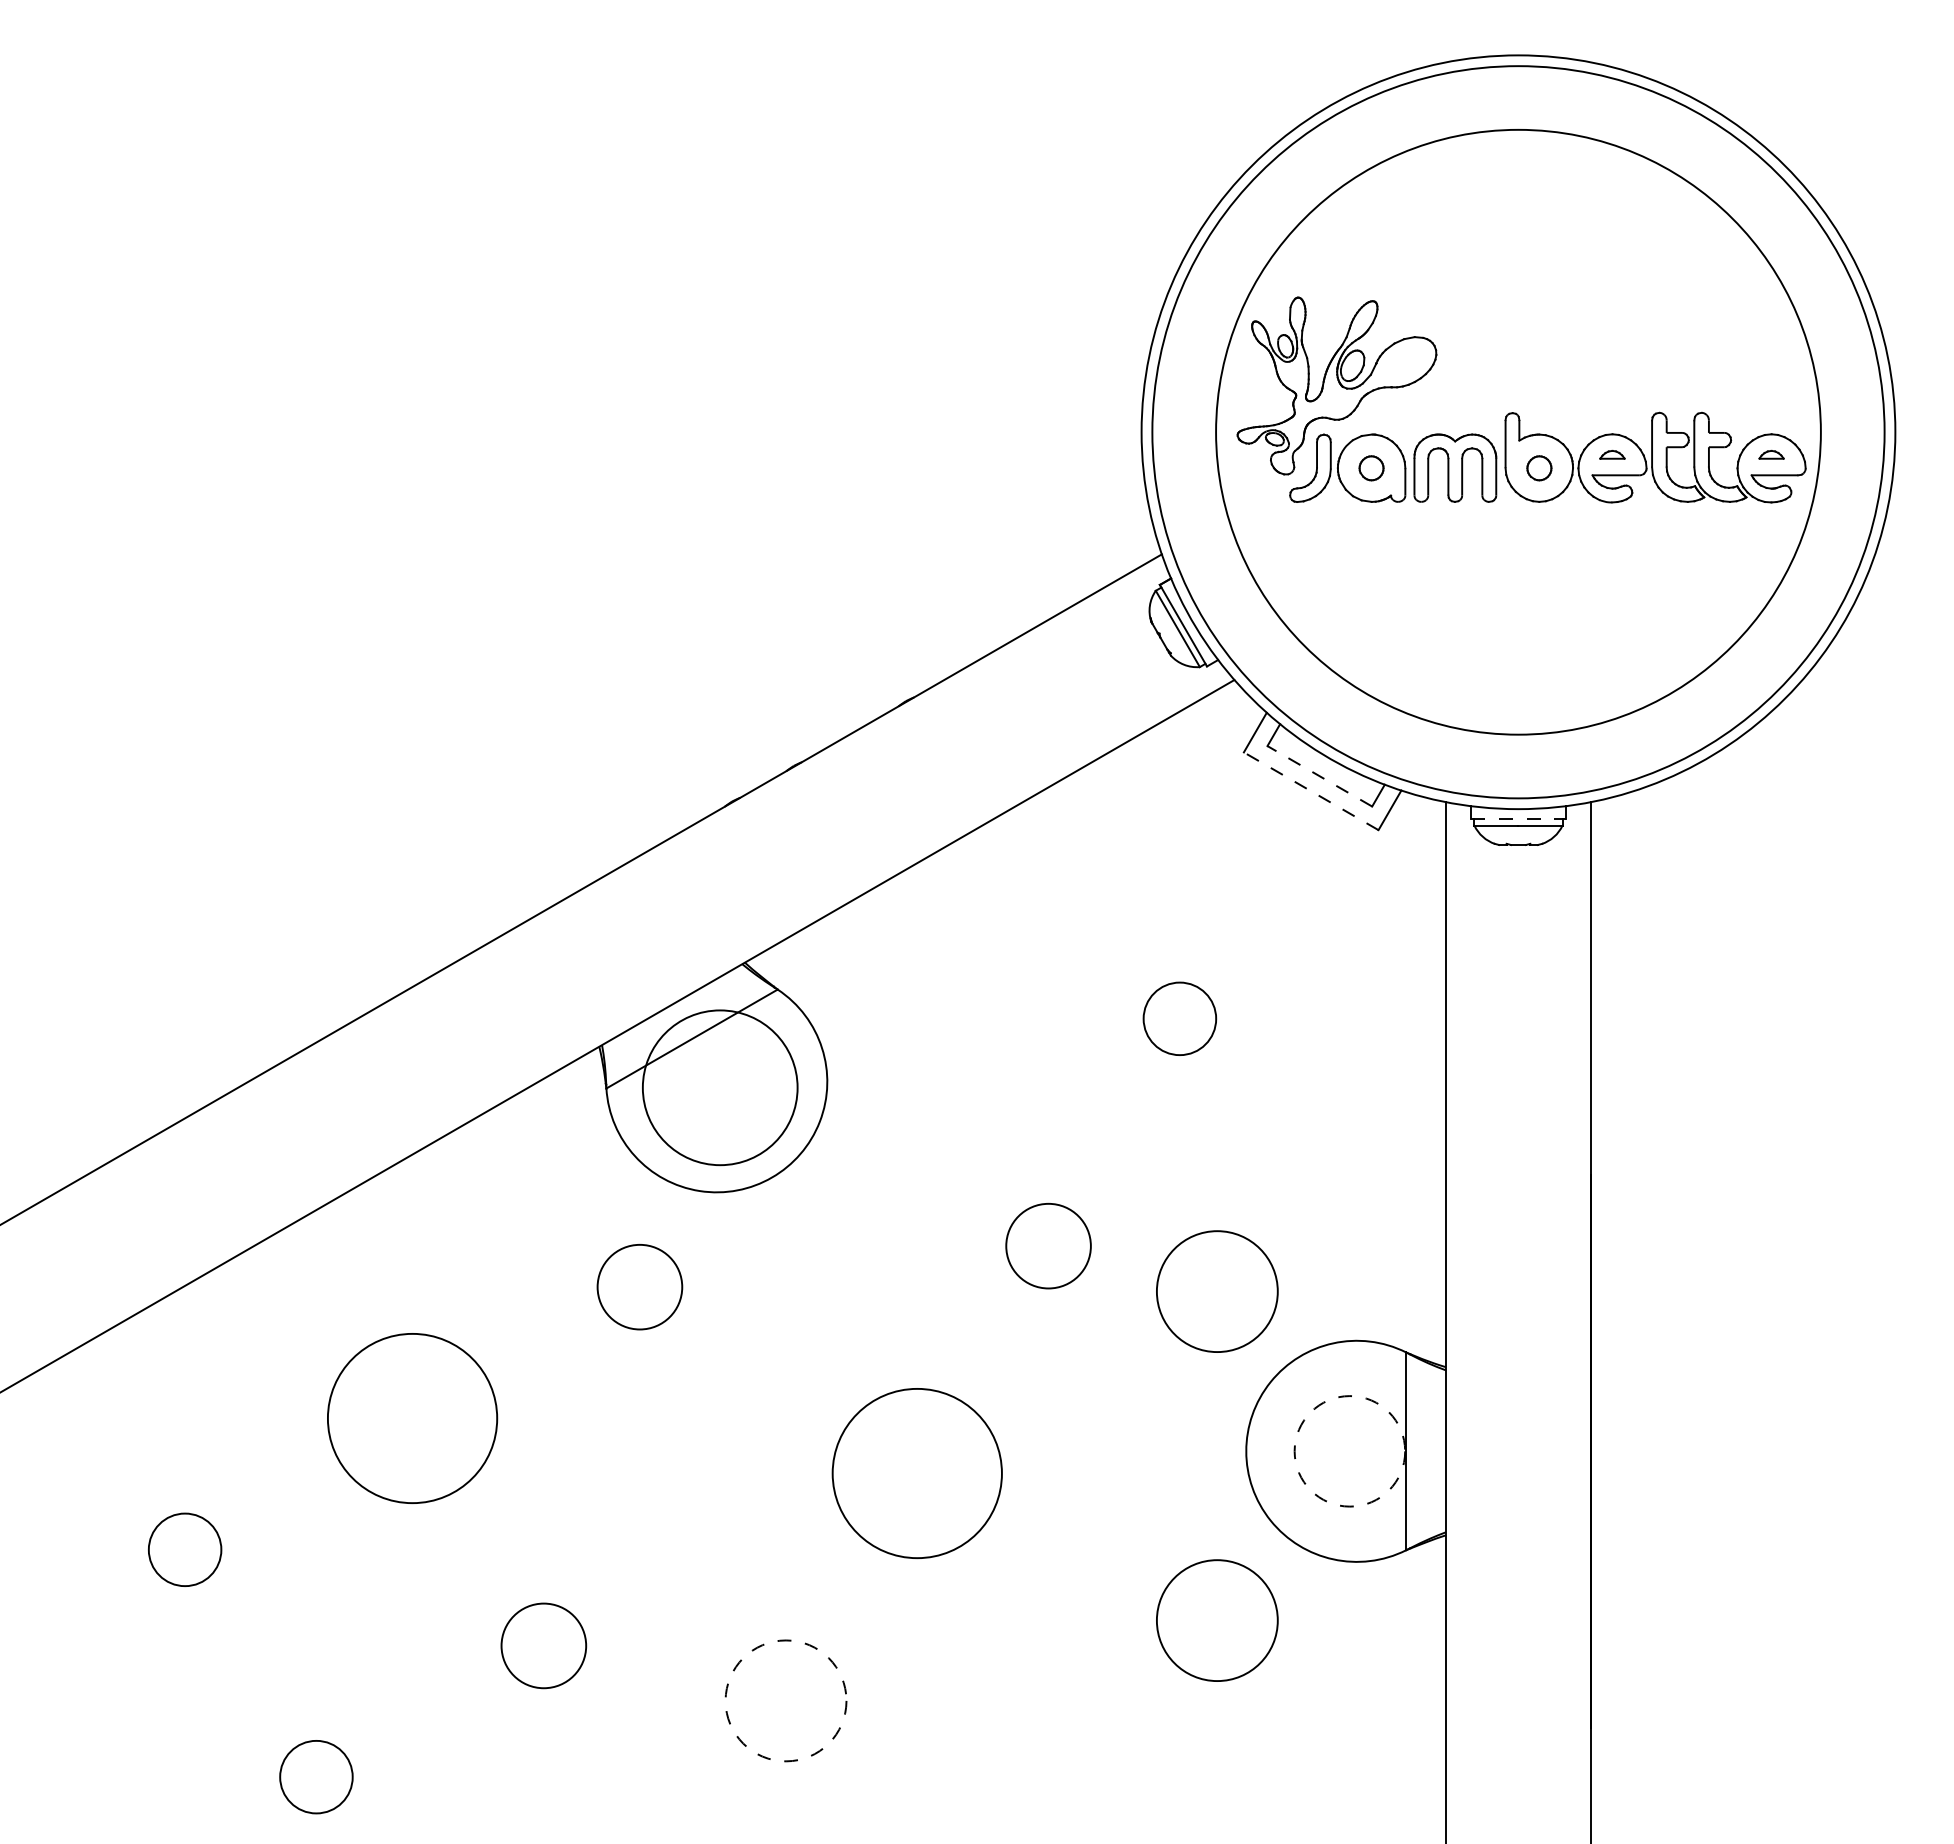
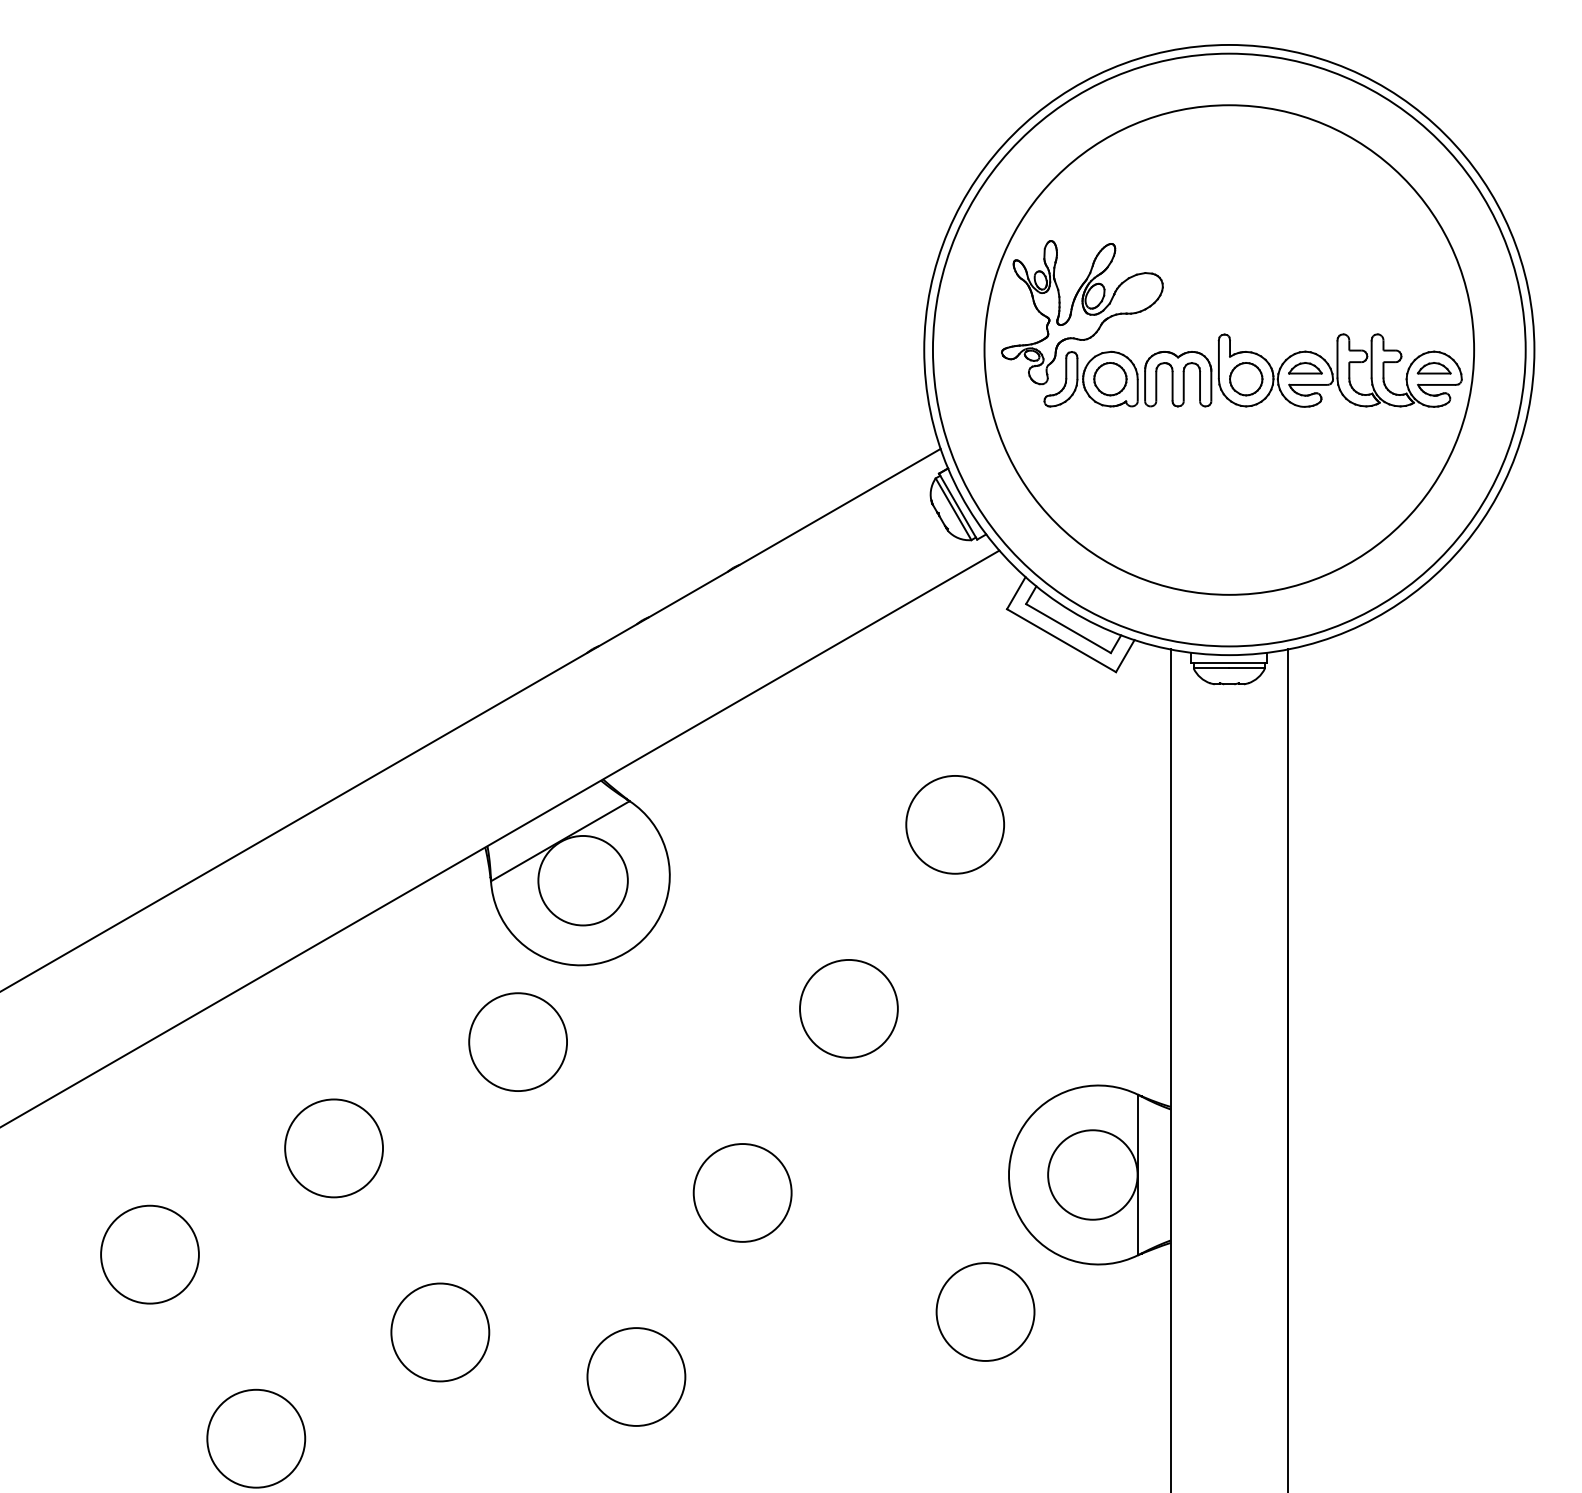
part: (1612, 454) -> (1305, 368), size x1.67
part: (1771, 454) -> (1434, 368), size x1.67
part: (1371, 468) -> (1110, 379), size x1.67
part: (1539, 468) -> (1246, 379), size x1.67
line: (1319, 776) -> (1068, 628), dashed -> solid
line: (1311, 791) -> (1061, 640), dashed -> solid
line: (1518, 819) -> (1229, 663), dashed -> solid
circle: (1179, 1018) -> (954, 824), size x1.67
circle: (719, 1087) -> (582, 880), size x0.71
circle: (1048, 1245) -> (848, 1008), size x1.43
circle: (639, 1286) -> (517, 1041), size x1.43
circle: (1217, 1291) -> (985, 1045), removed
circle: (412, 1418) -> (334, 1148), size x0.71
circle: (1349, 1451) -> (1092, 1175), dashed -> solid
circle: (916, 1473) -> (742, 1192), size x0.71
circle: (184, 1549) -> (149, 1254), size x1.67
circle: (543, 1645) -> (440, 1332), size x1.43
circle: (785, 1700) -> (635, 1376), dashed -> solid
circle: (315, 1776) -> (255, 1438), size x1.67

